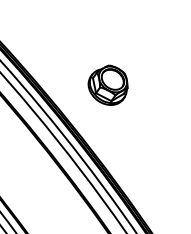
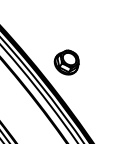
part: (107, 85) -> (66, 62), moved

